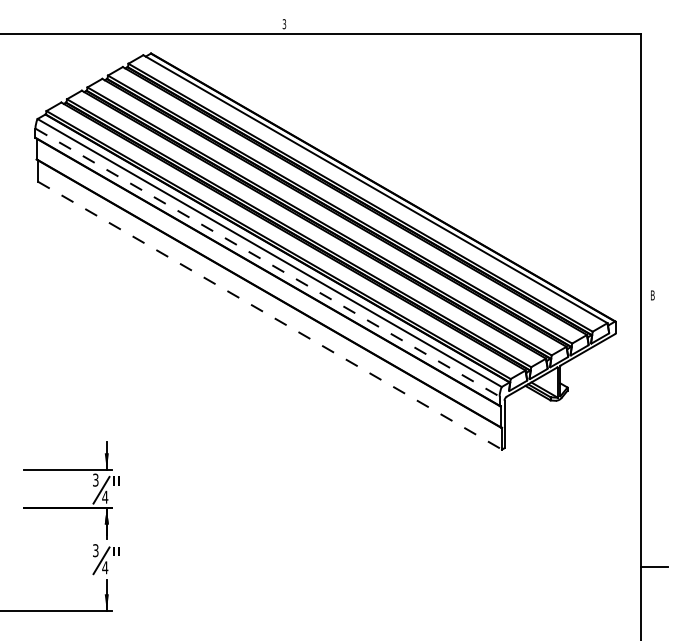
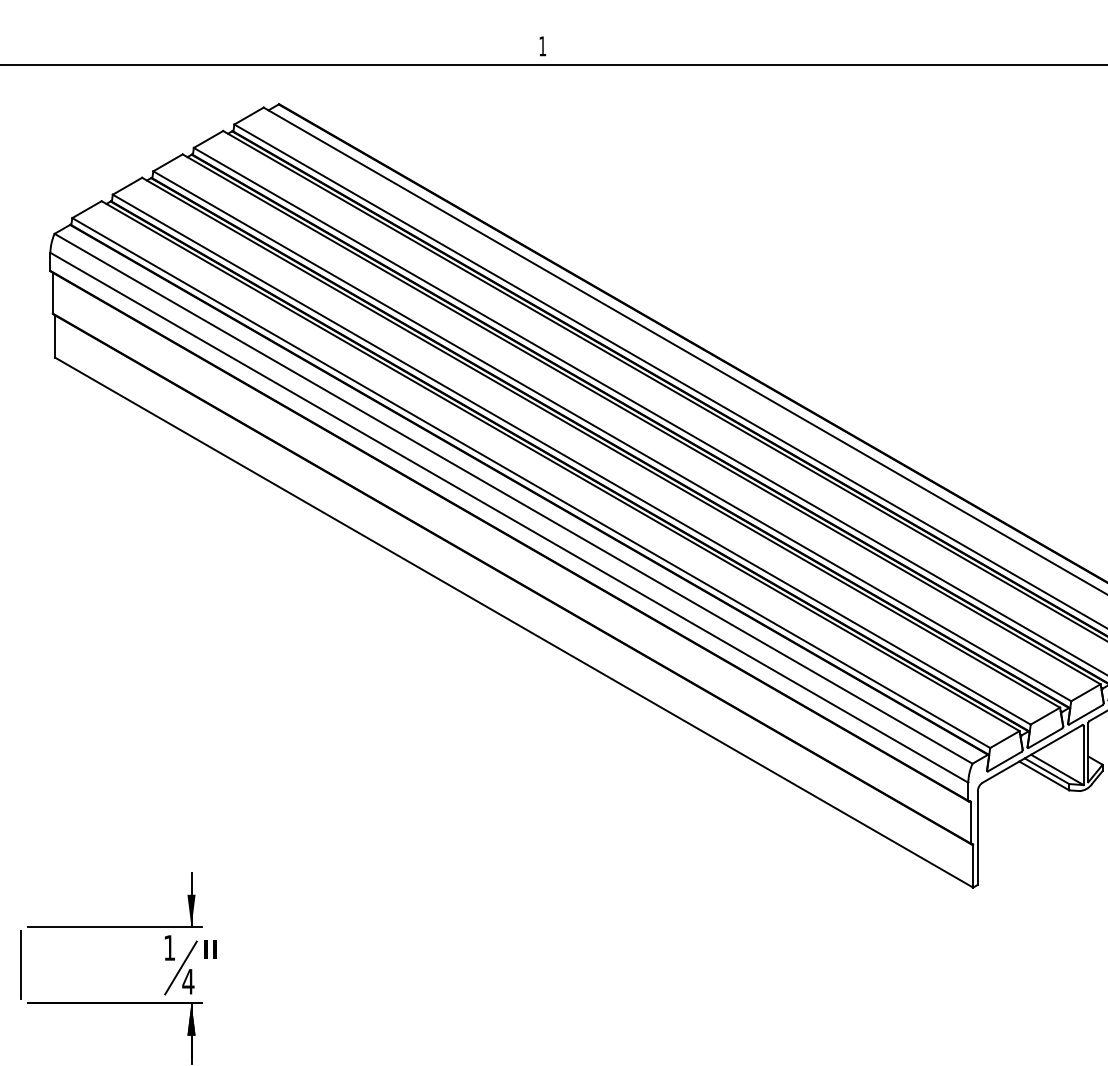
text: (284, 24) -> (542, 46), 3 -> 1
line: (267, 262) -> (509, 517), dashed -> solid
line: (269, 315) -> (513, 622), dashed -> solid
text: (95, 479) -> (169, 946), 3 -> 1
line: (20, 488) -> (20, 964), added

